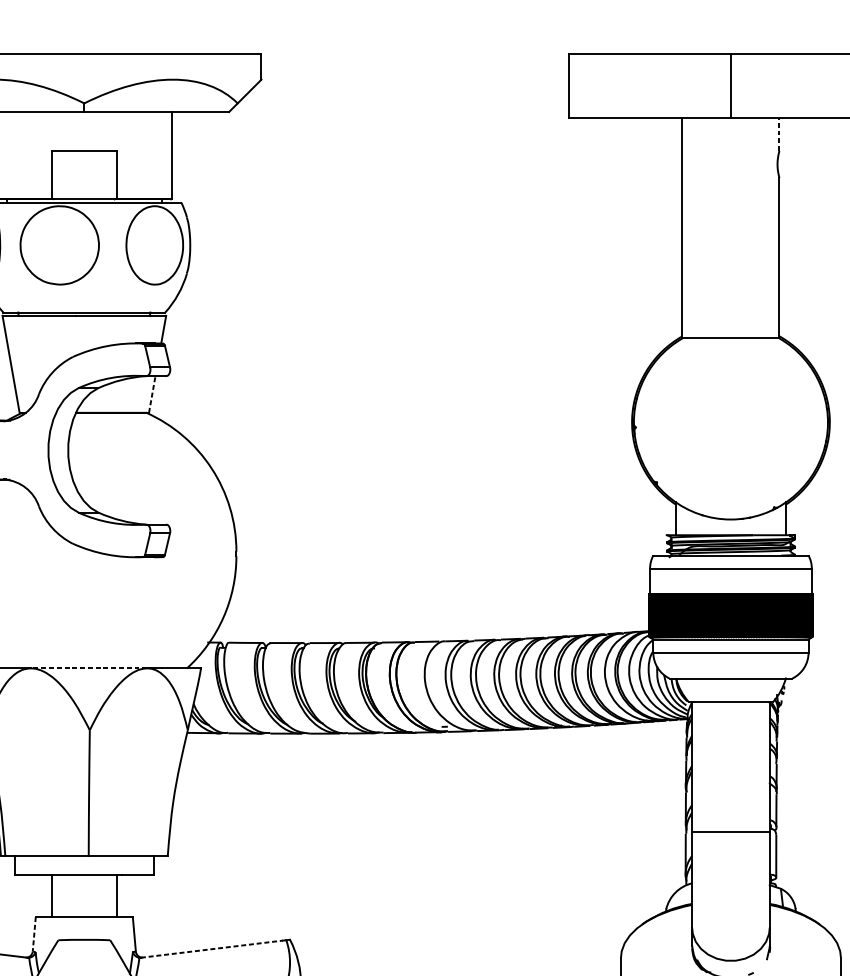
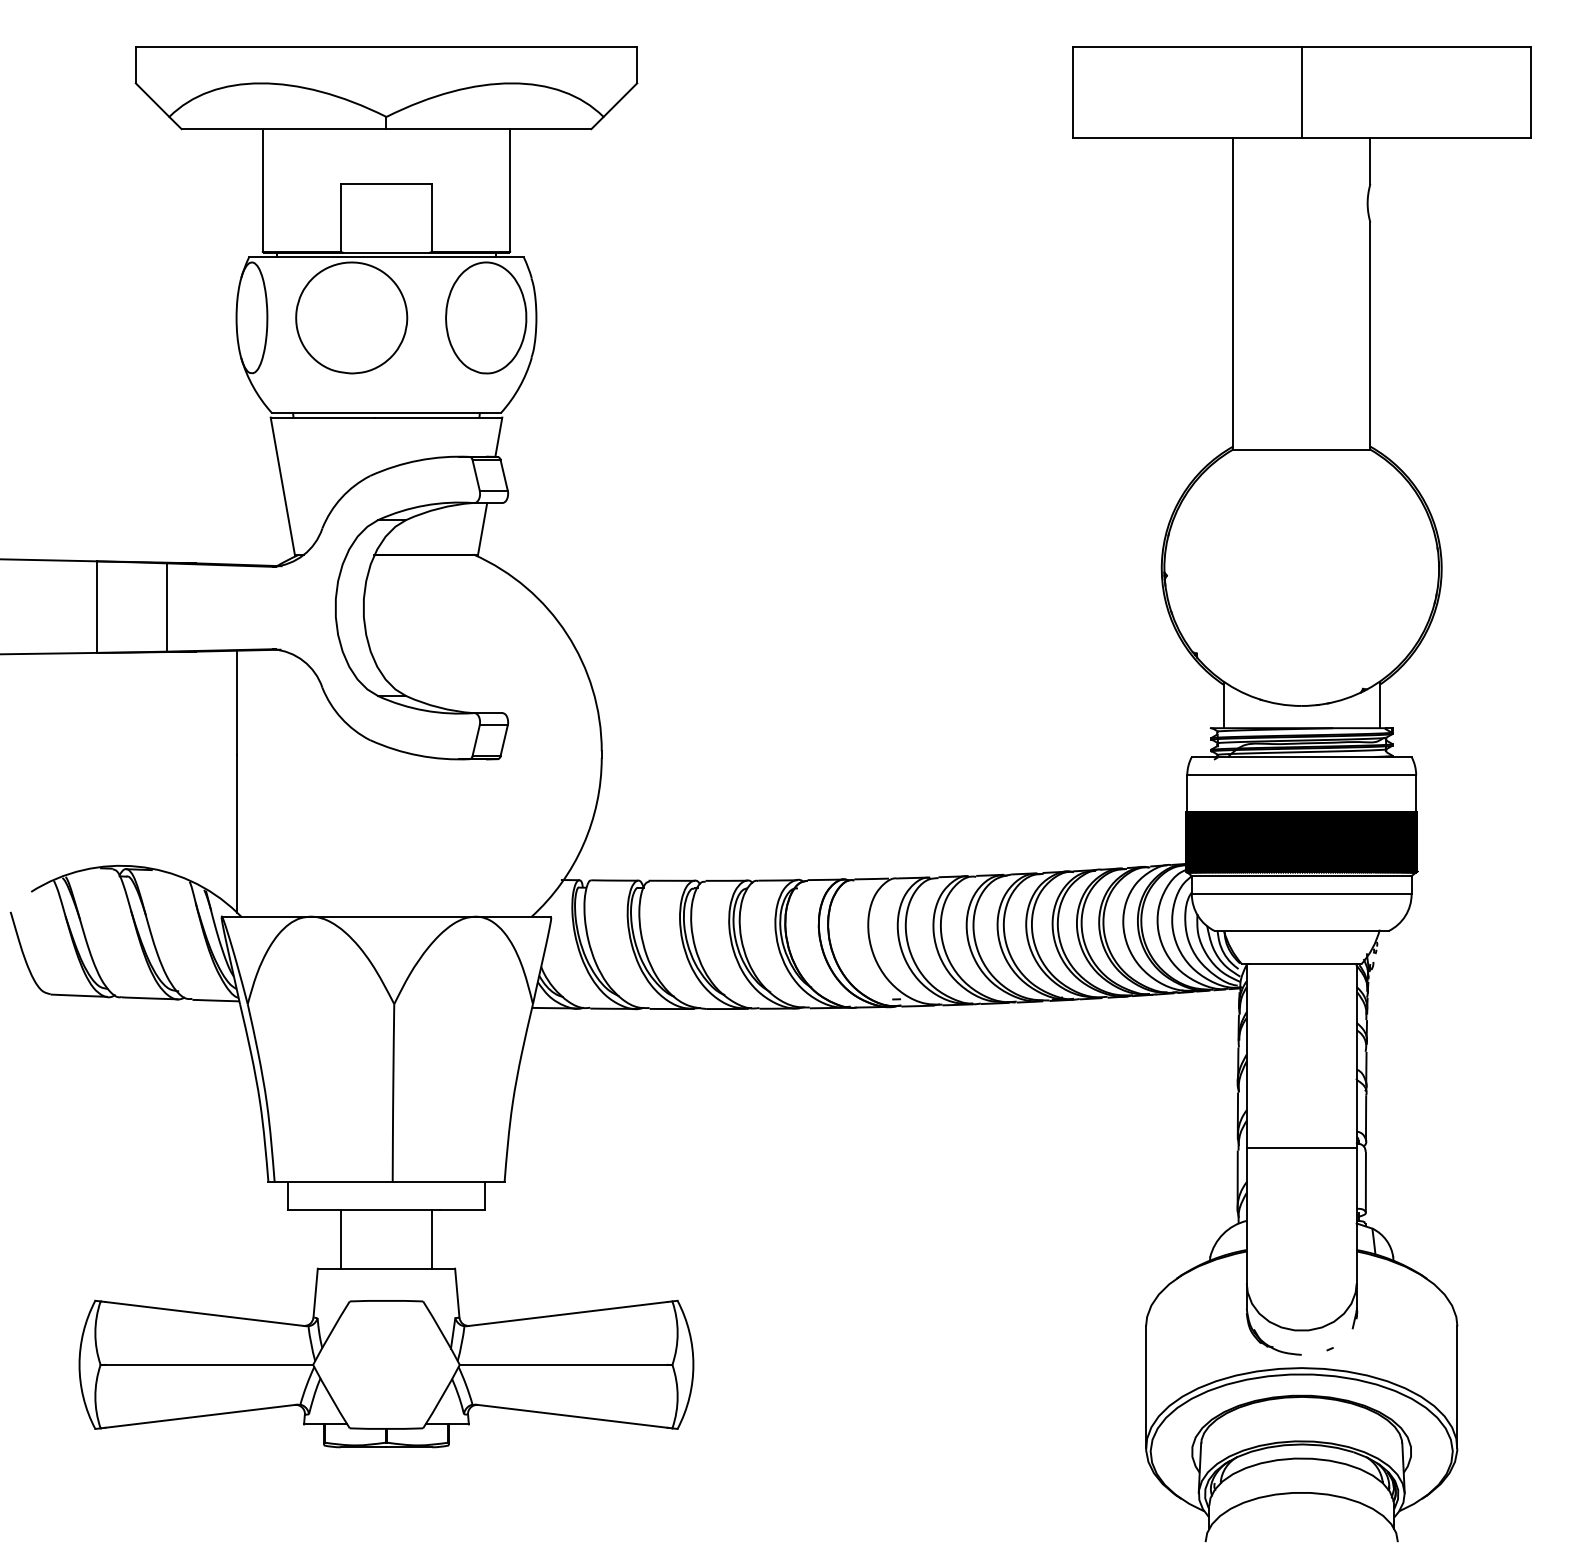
line: (779, 134) -> (1370, 160), dashed -> solid
line: (152, 394) -> (482, 528), dashed -> solid
line: (88, 668) -> (392, 916), dashed -> solid
line: (34, 934) -> (315, 1293), dashed -> solid
line: (212, 949) -> (567, 1314), dashed -> solid

